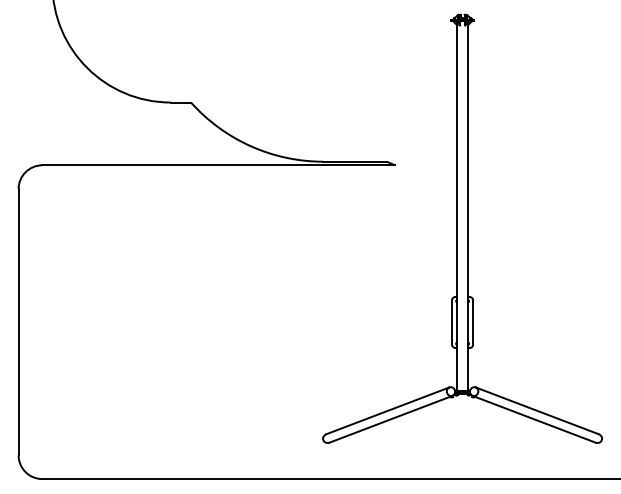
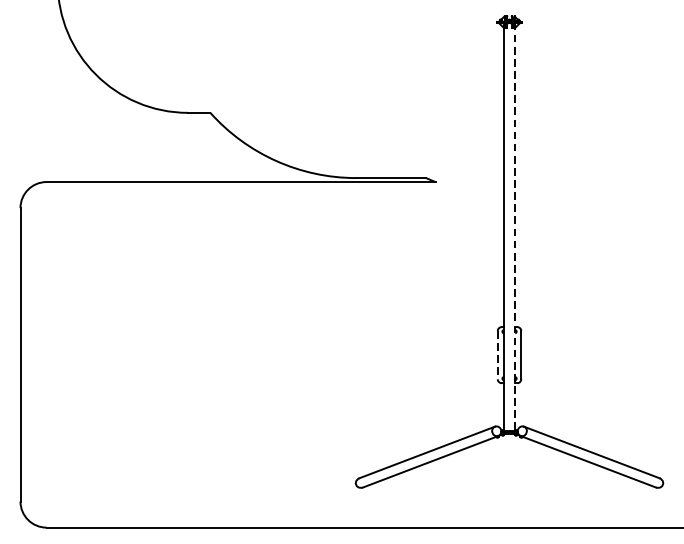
line: (467, 207) -> (514, 228), solid -> dashed
line: (451, 322) -> (497, 355), solid -> dashed

